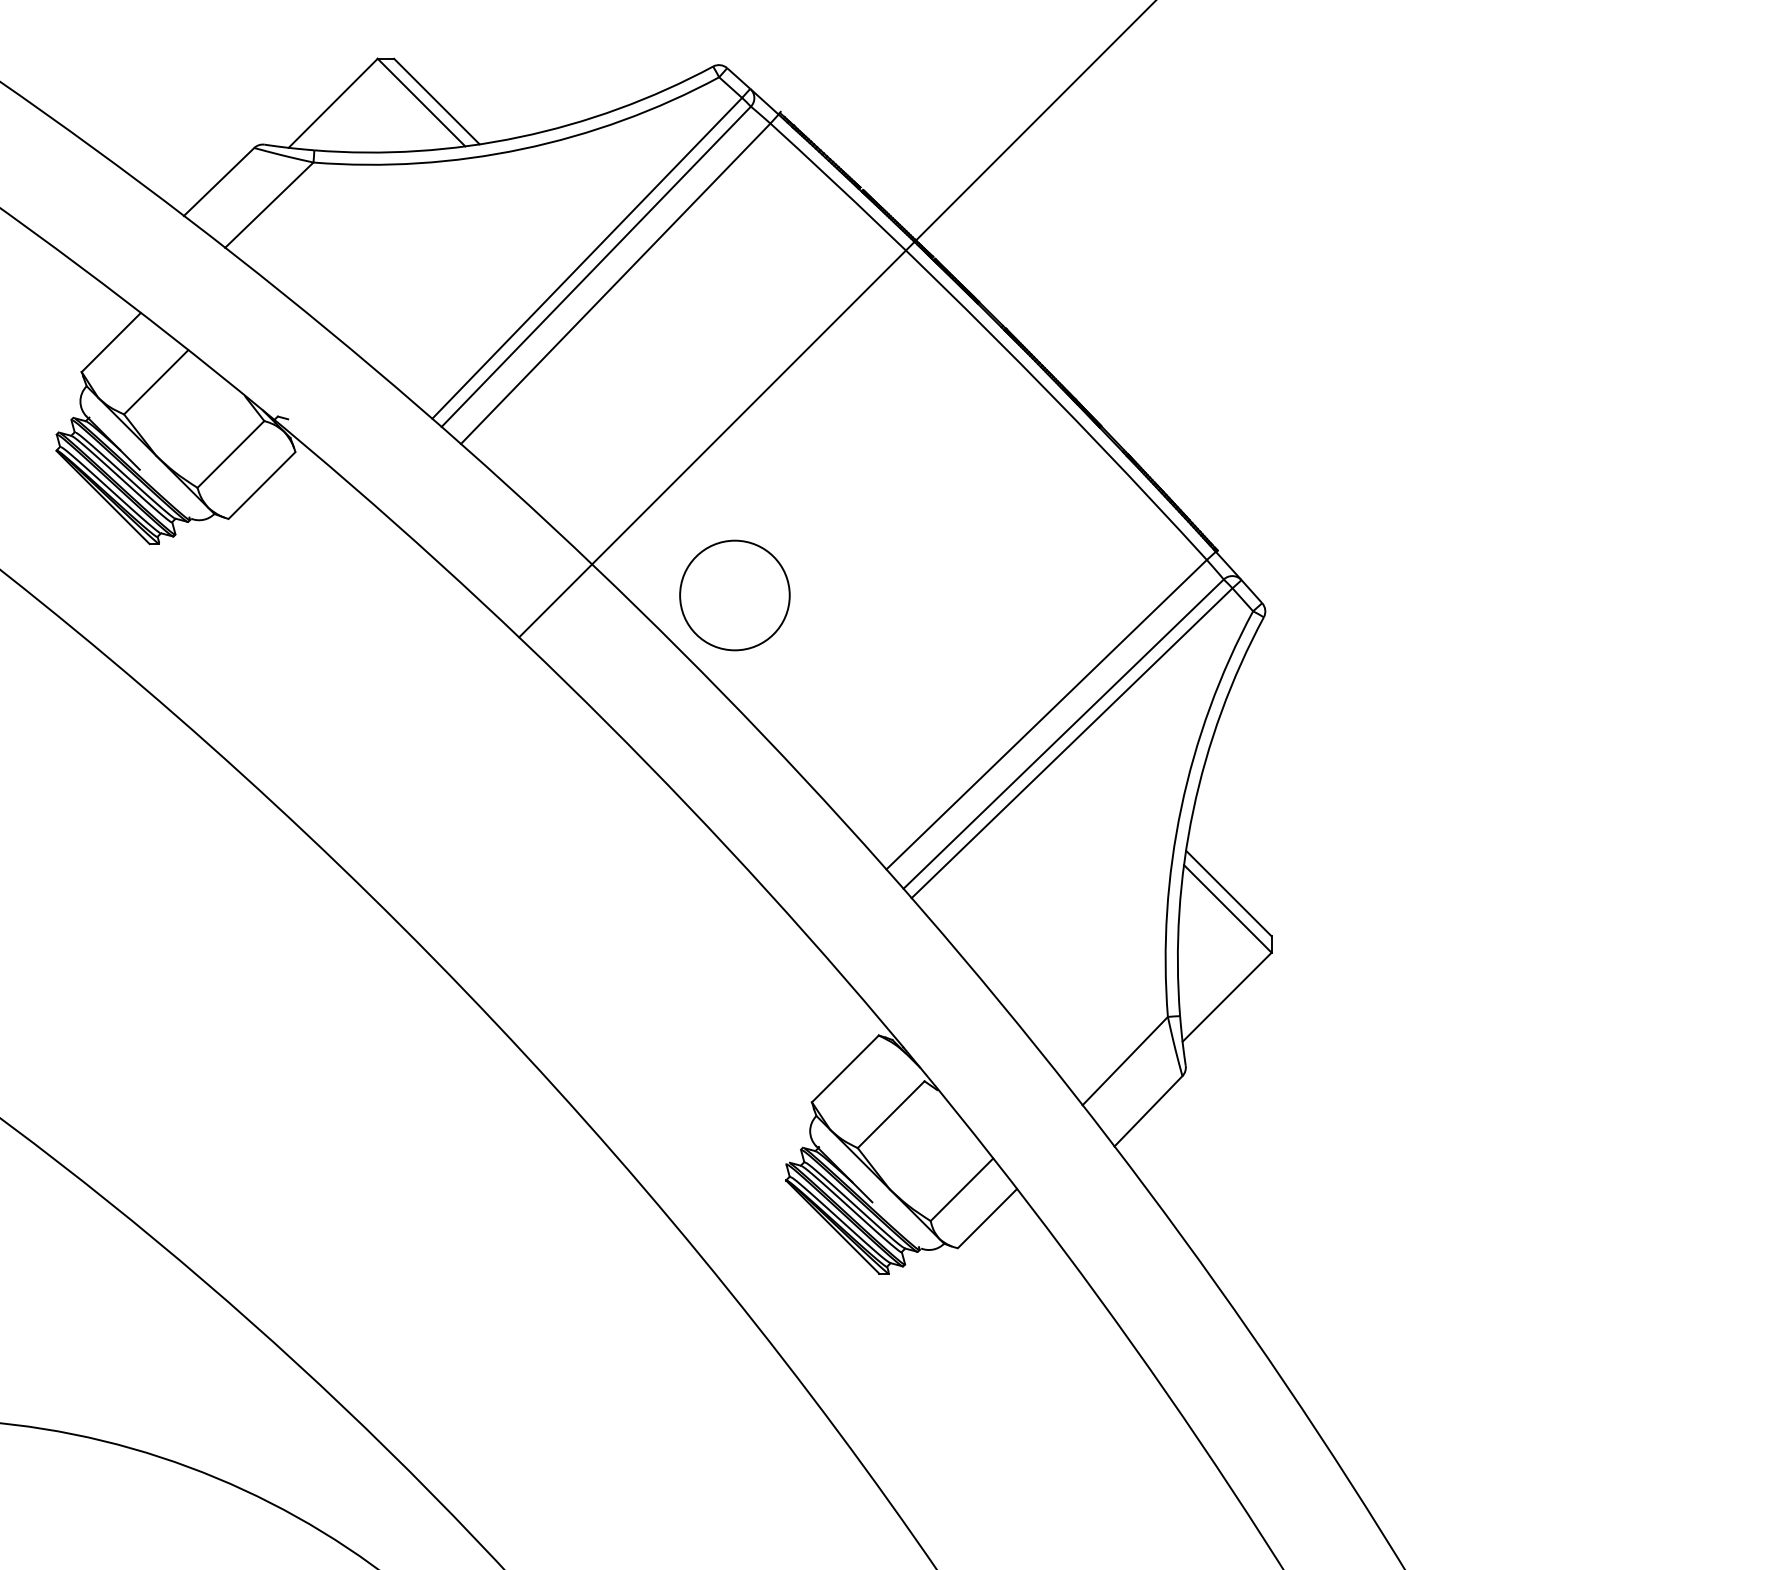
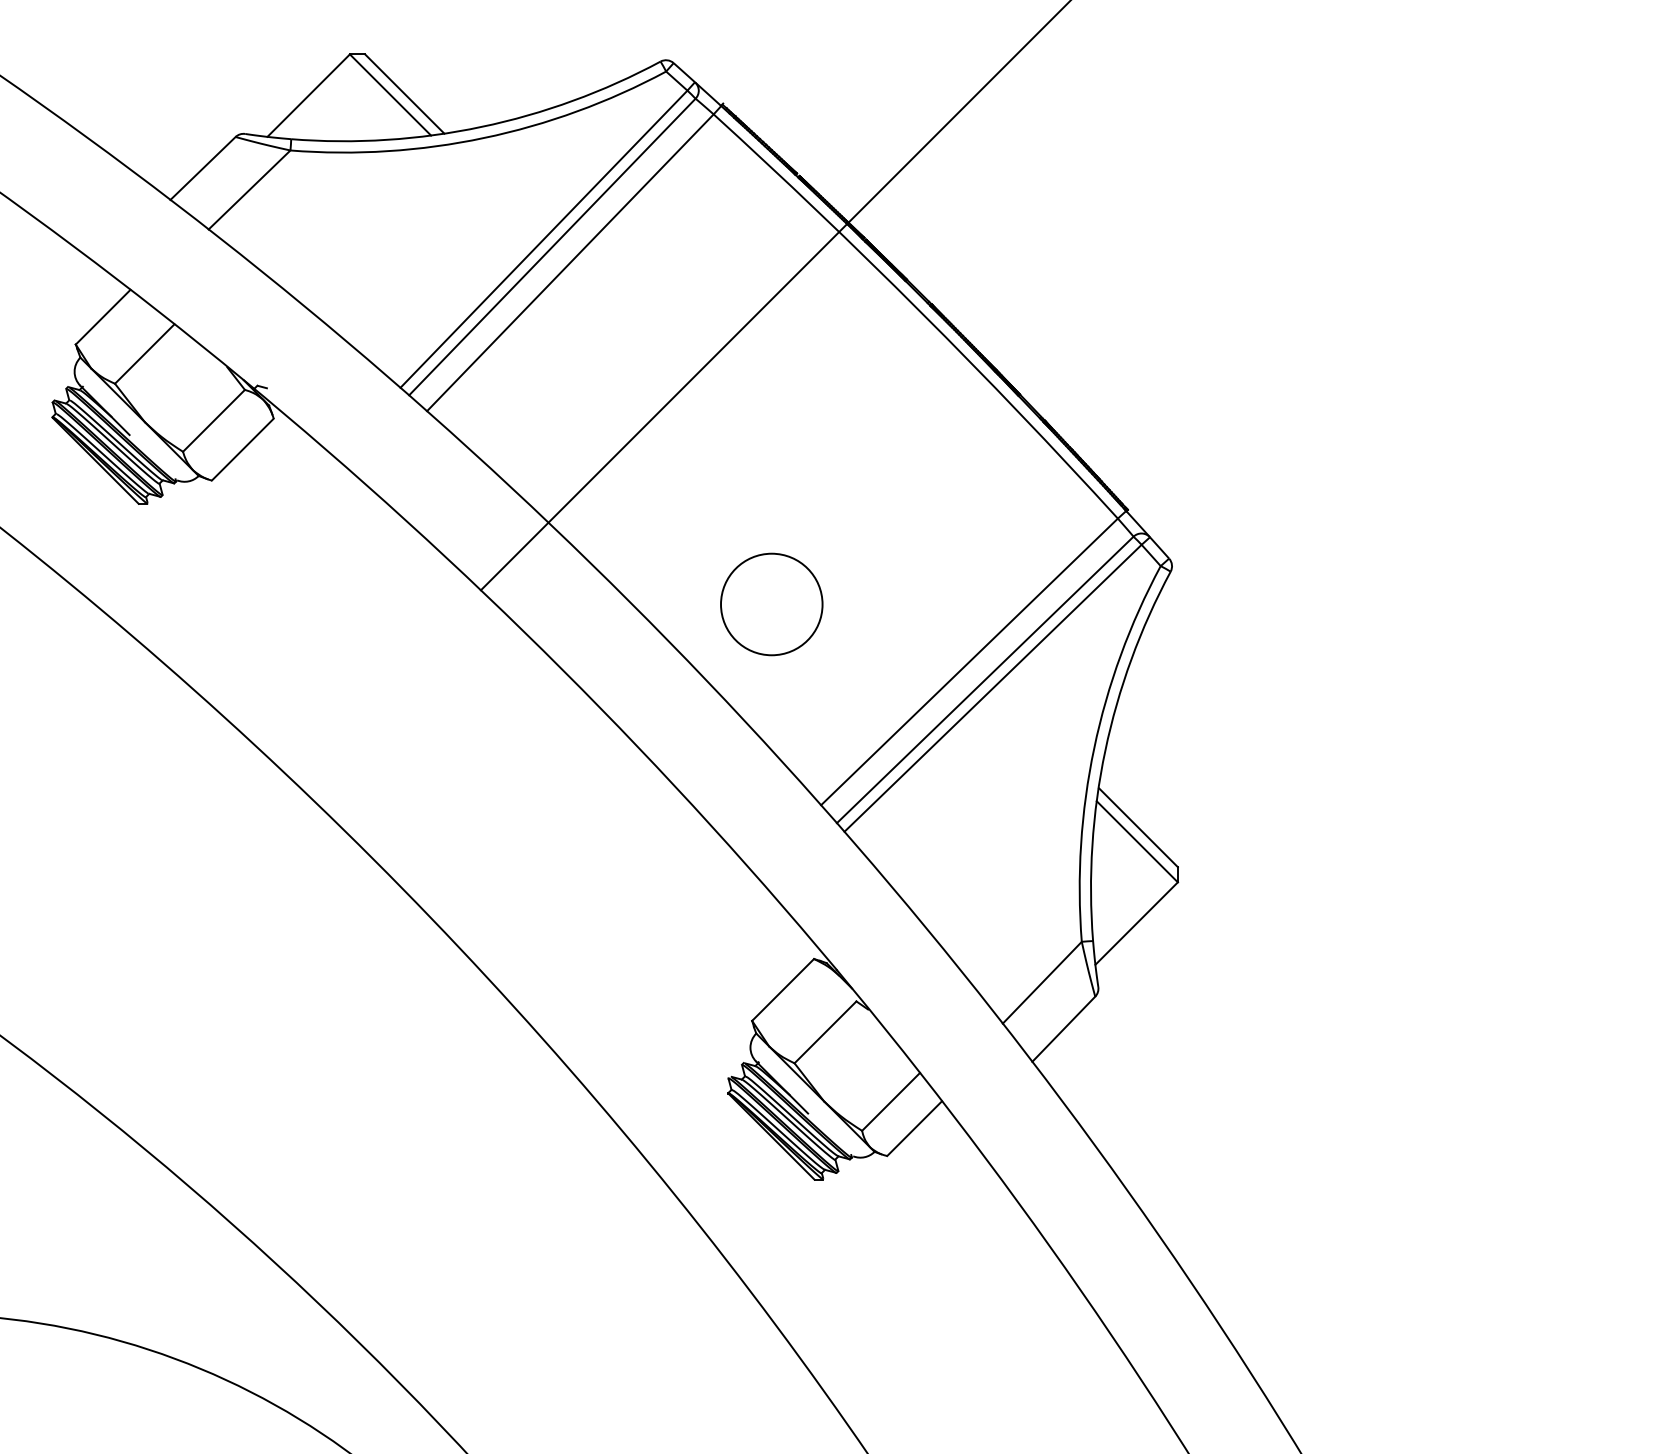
circle: (734, 595) -> (771, 604), moved

